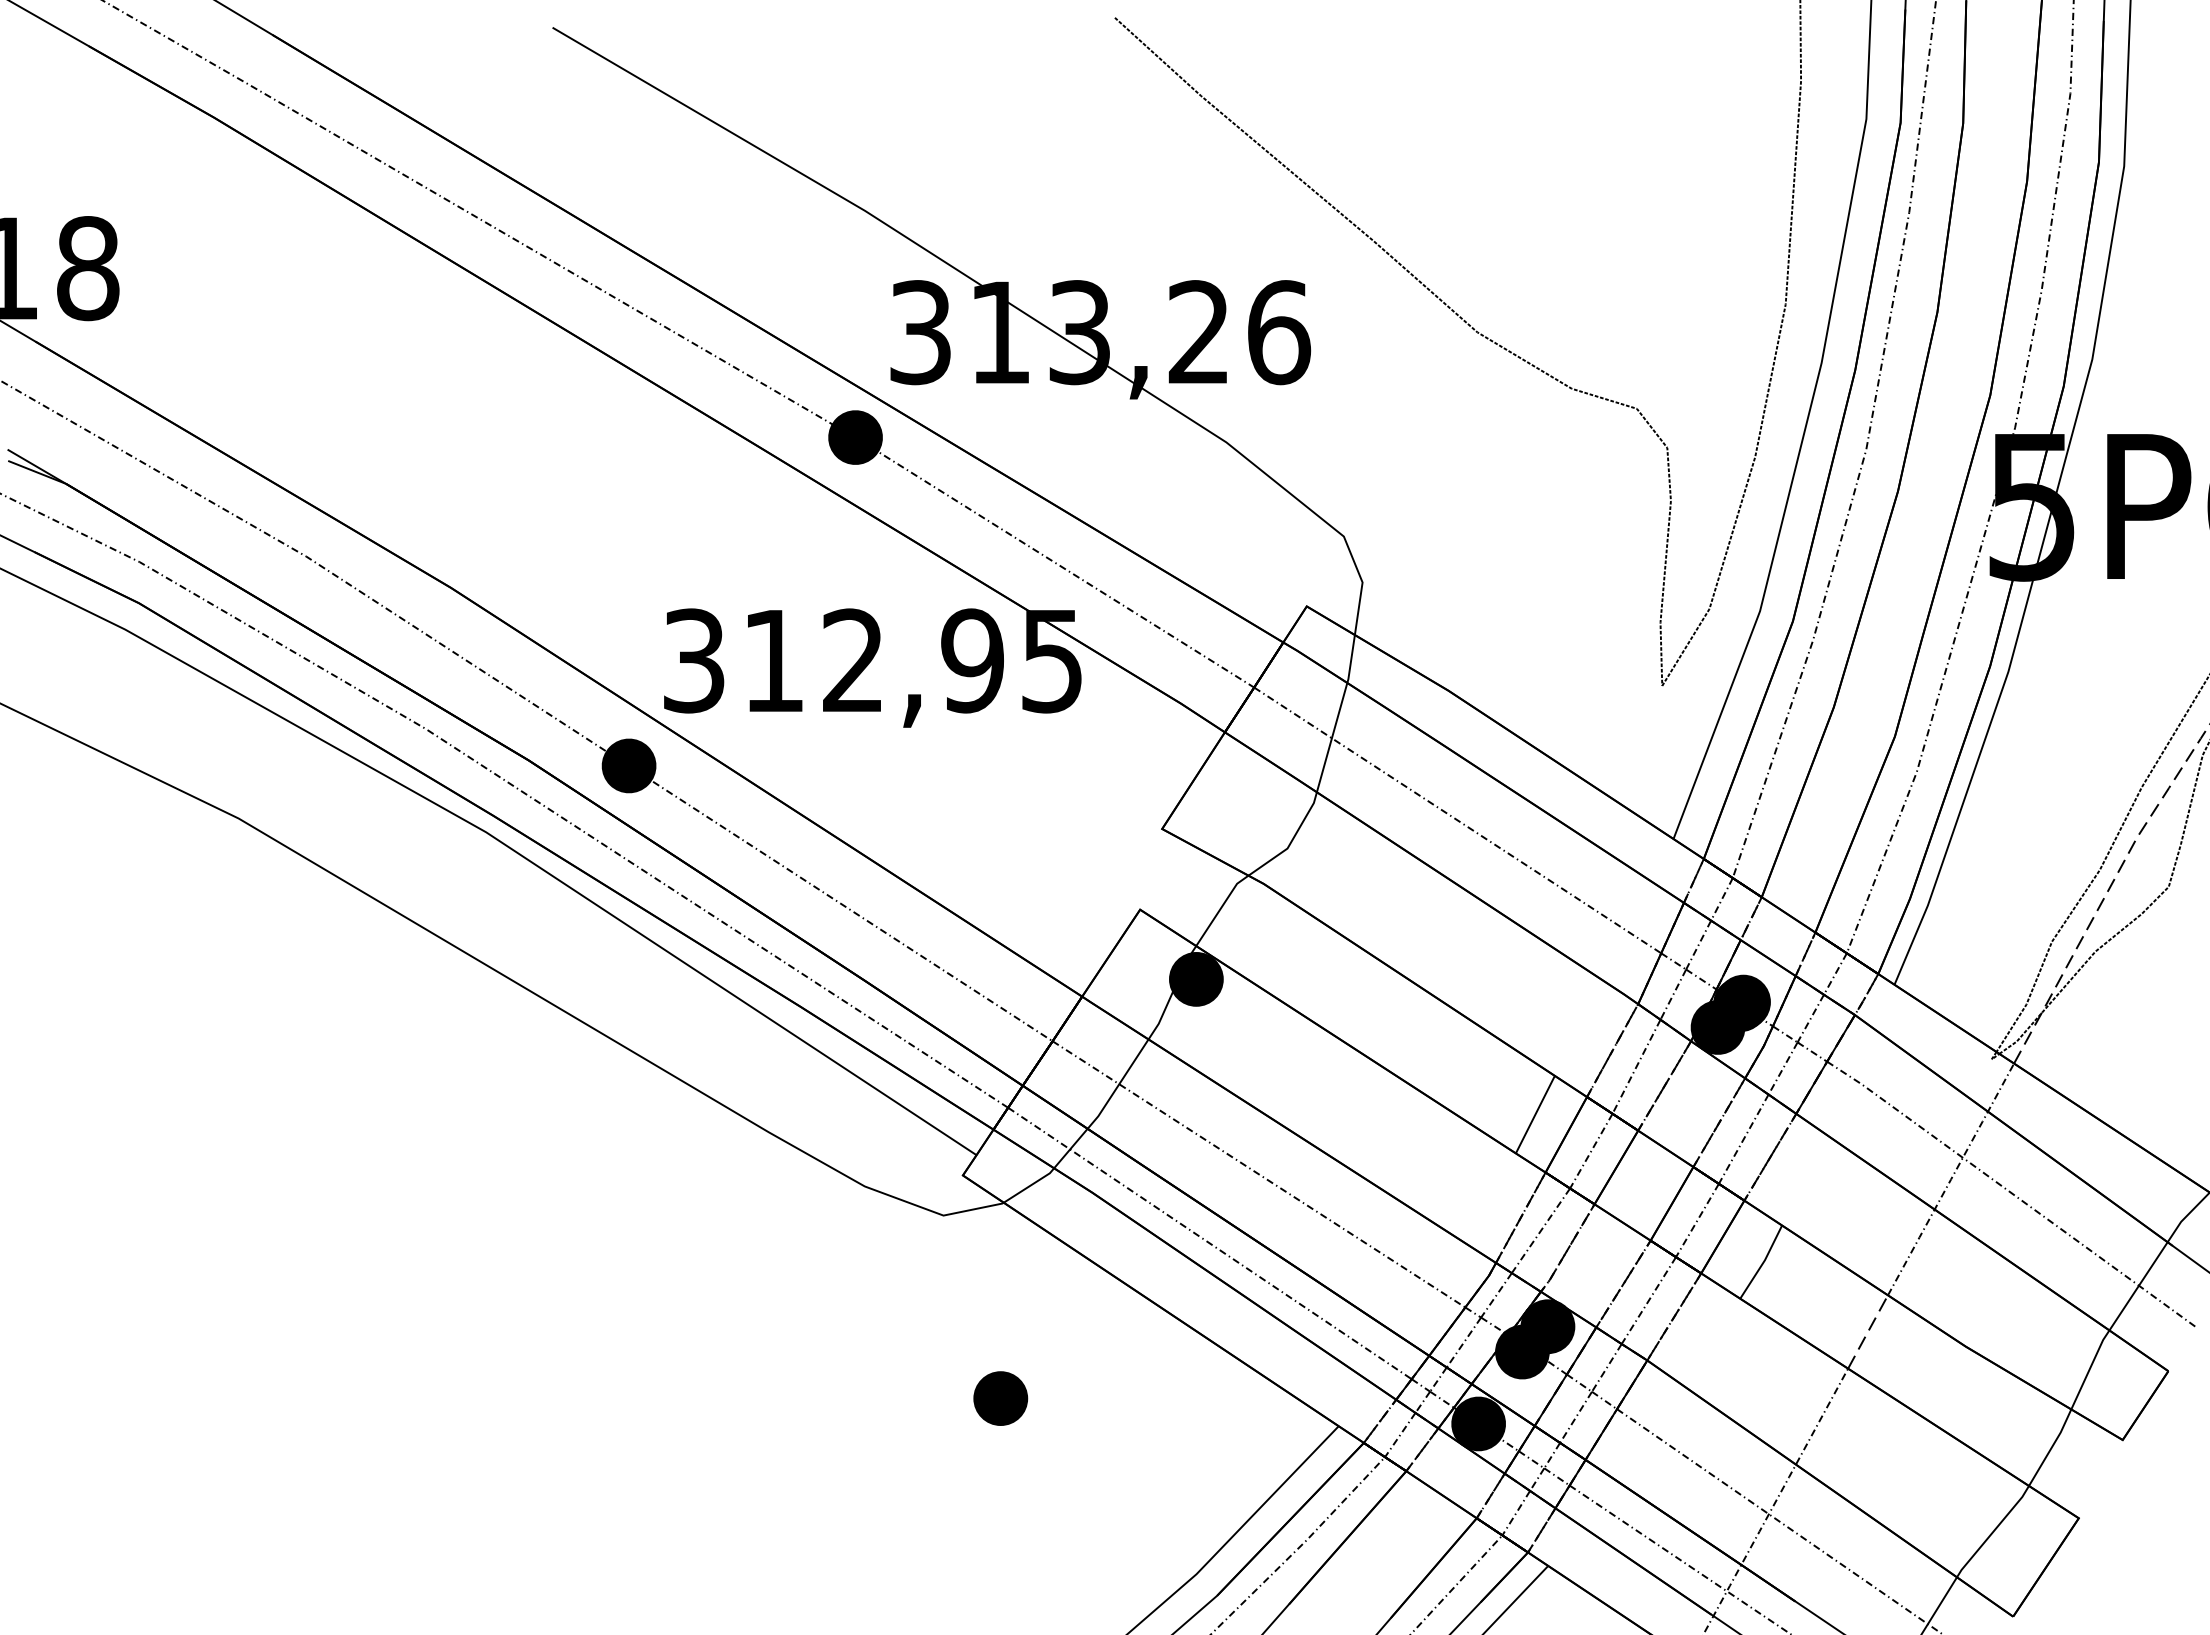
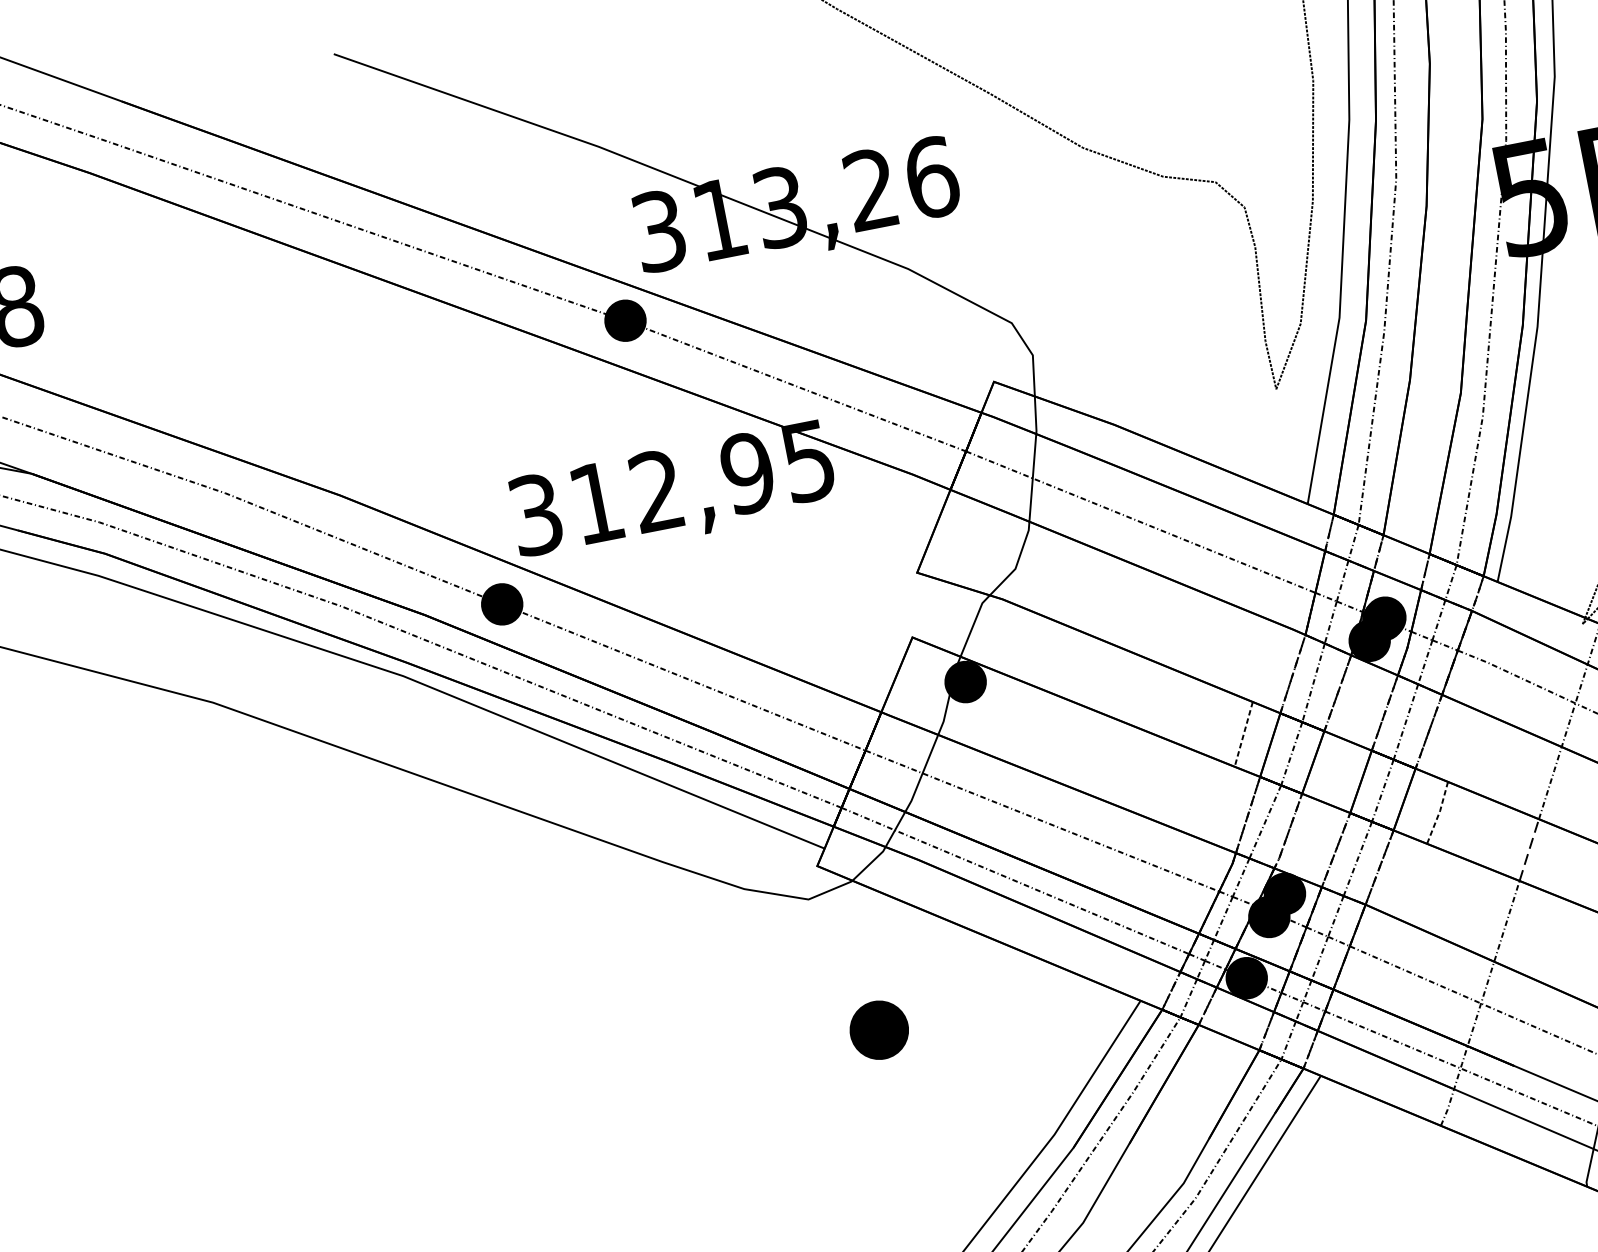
line: (1535, 1115) -> (1243, 735), solid -> dashed
line: (1763, 1262) -> (1439, 812), solid -> dashed
part: (1000, 1398) -> (879, 1030), size x1.4

